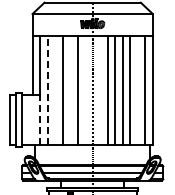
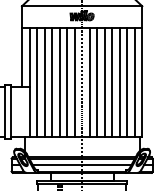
line: (47, 90) -> (36, 82), dashed -> solid
line: (55, 90) -> (44, 82), added
line: (70, 90) -> (59, 82), added
line: (85, 90) -> (74, 82), added
line: (100, 90) -> (89, 82), added
line: (137, 90) -> (126, 82), added
line: (40, 119) -> (29, 111), dashed -> solid

